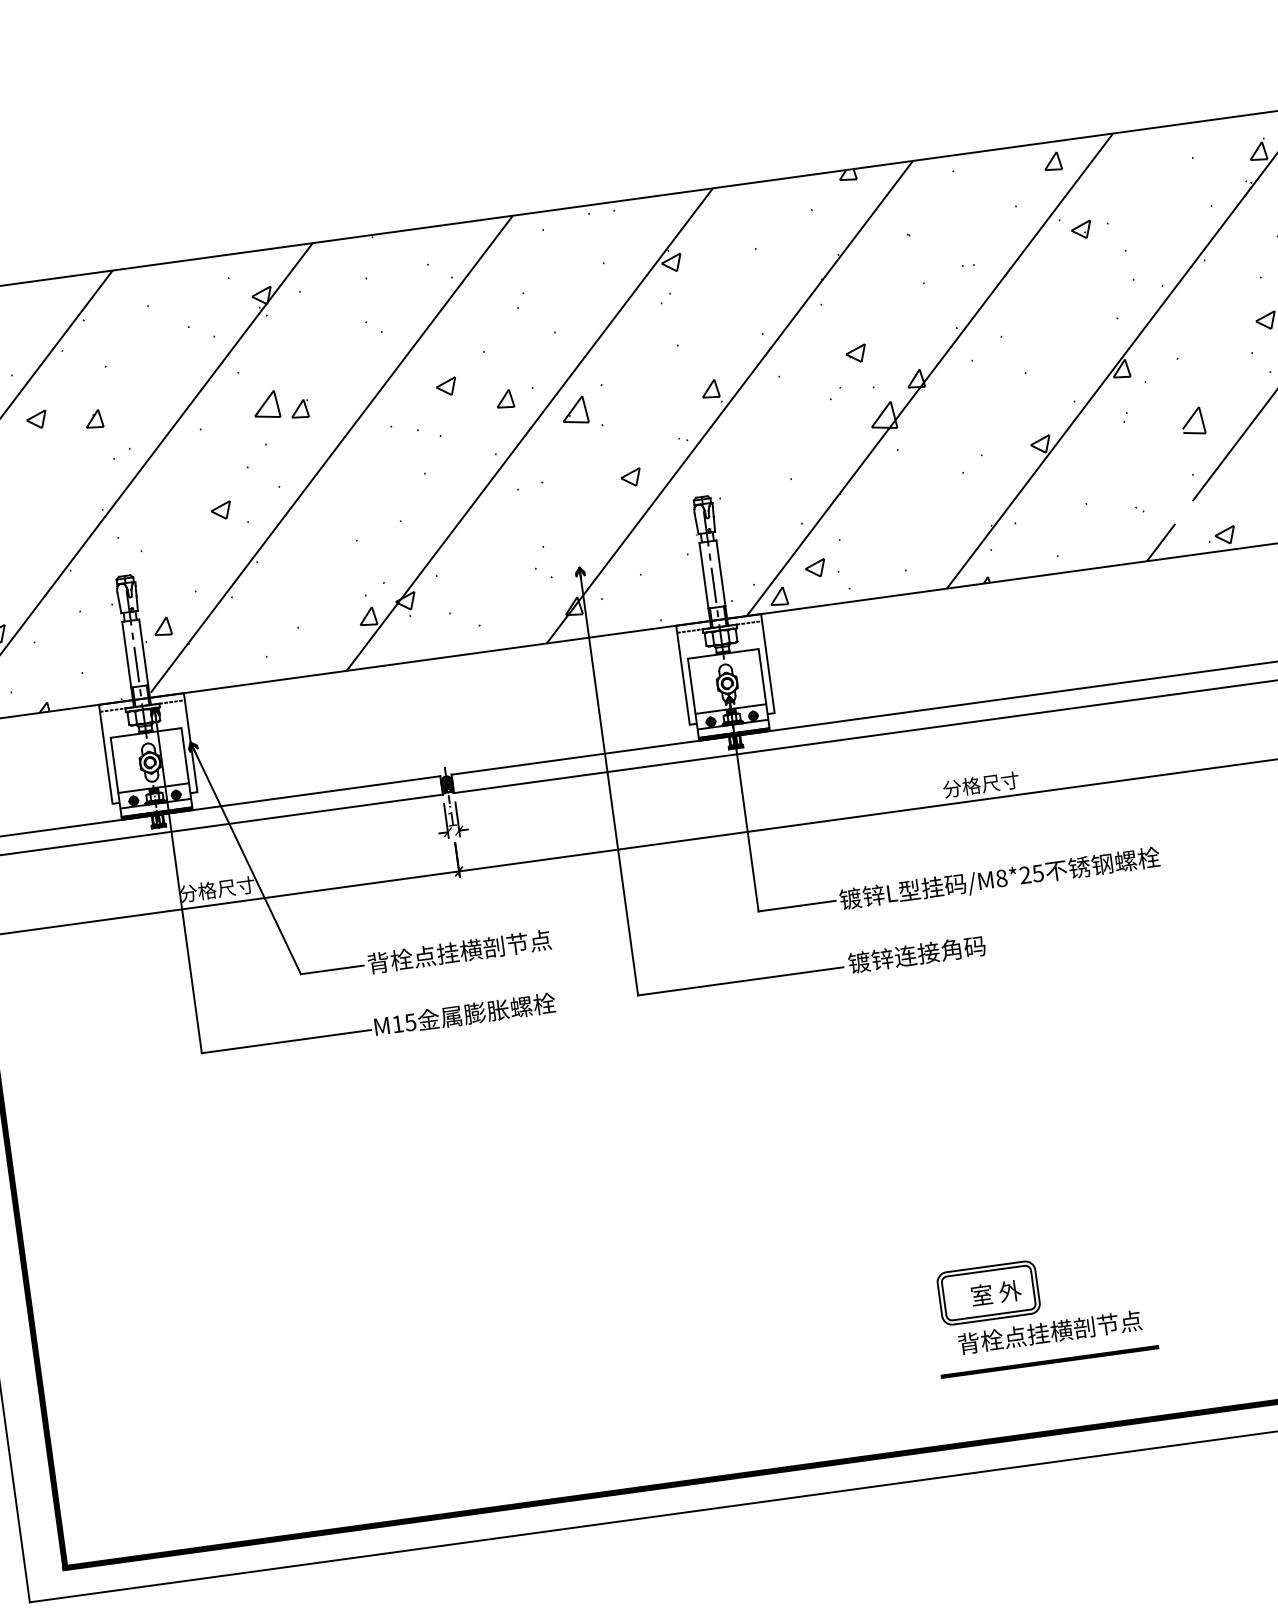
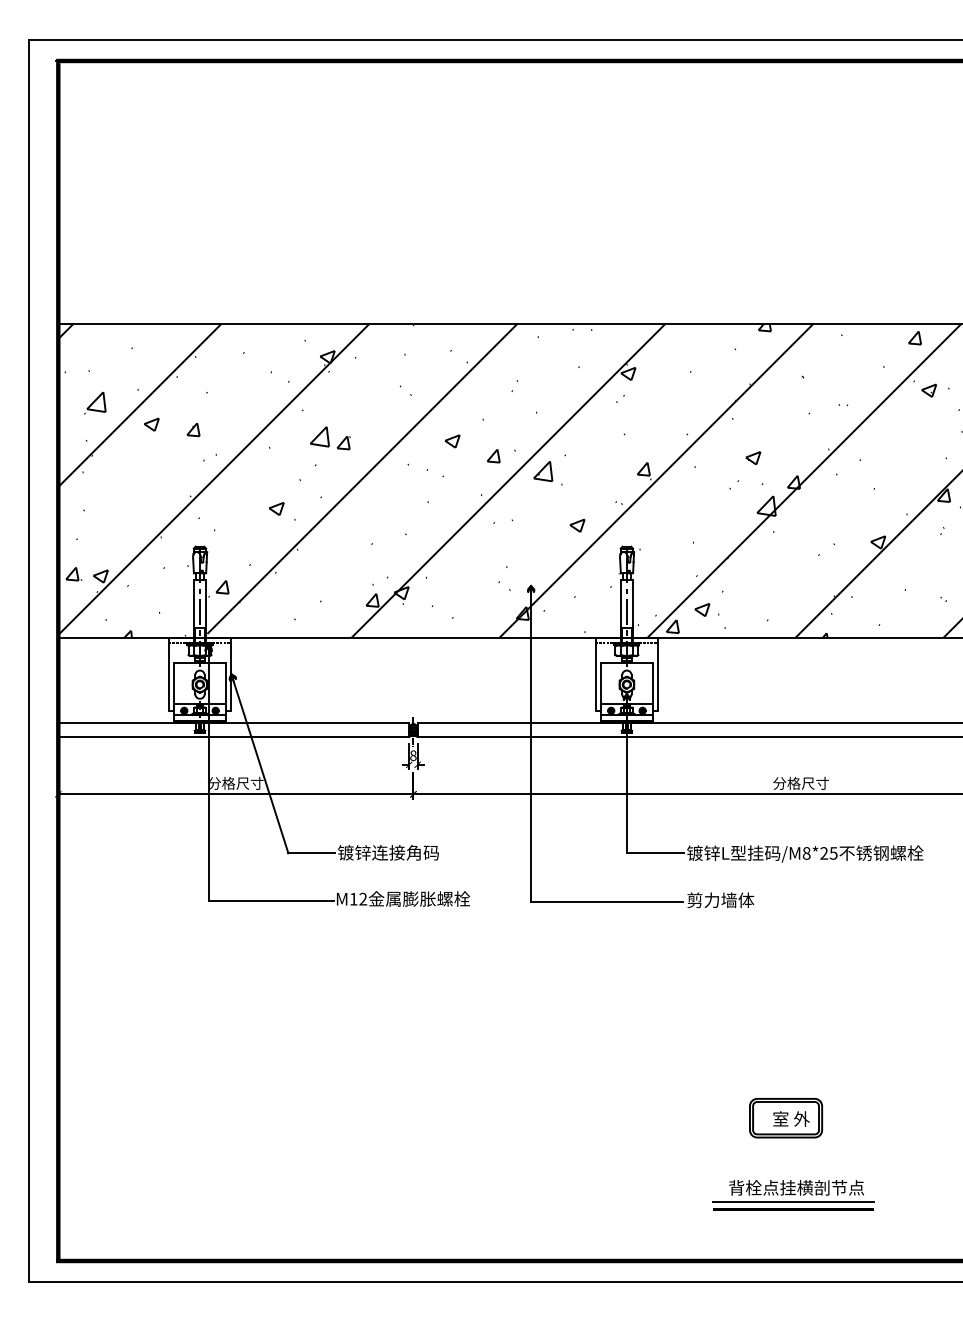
text: (451, 818) -> (413, 755), 1 -> 8
text: (459, 951) -> (405, 852), 背栓点挂横剖节点 -> 镀锌连接角码
text: (916, 954) -> (737, 900), 镀锌连接角码 -> 剪力墙体
text: (410, 1021) -> (363, 898), M15 -> M12
part: (989, 1293) -> (786, 1118), moved
line: (1048, 1352) -> (793, 1202), added

